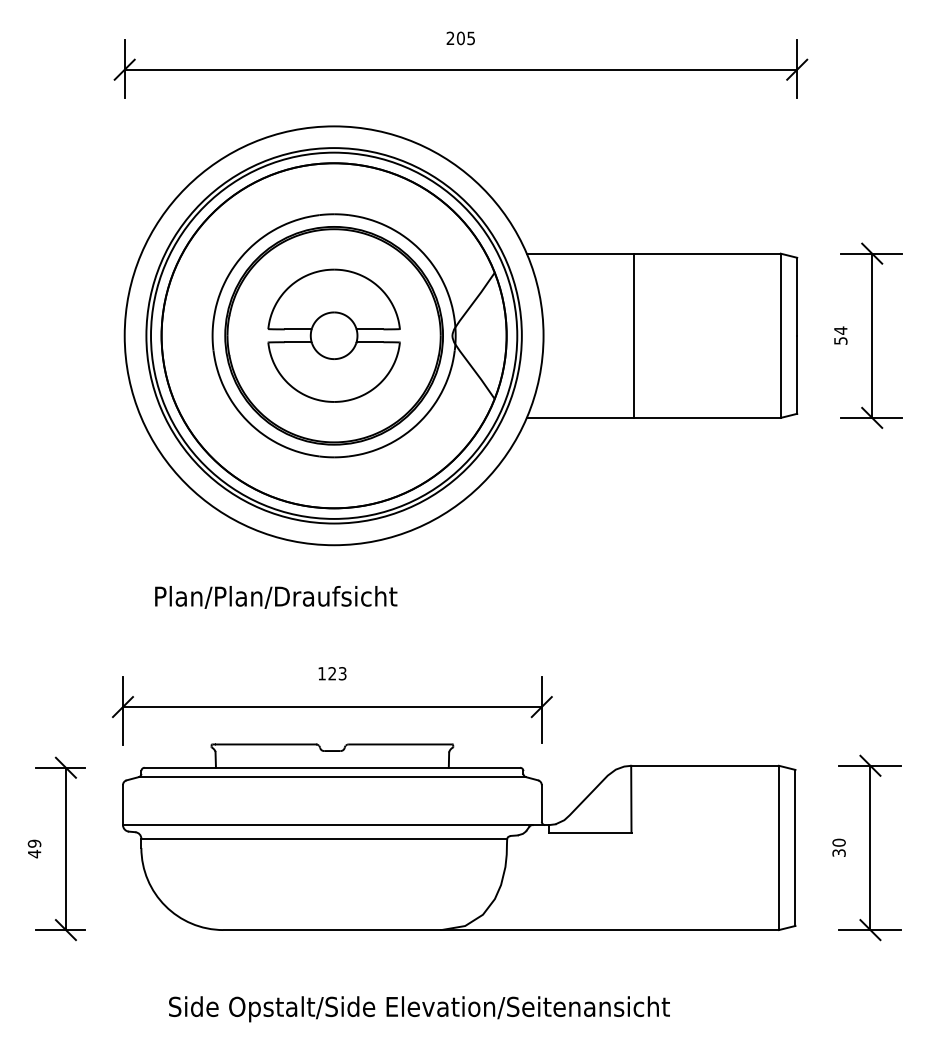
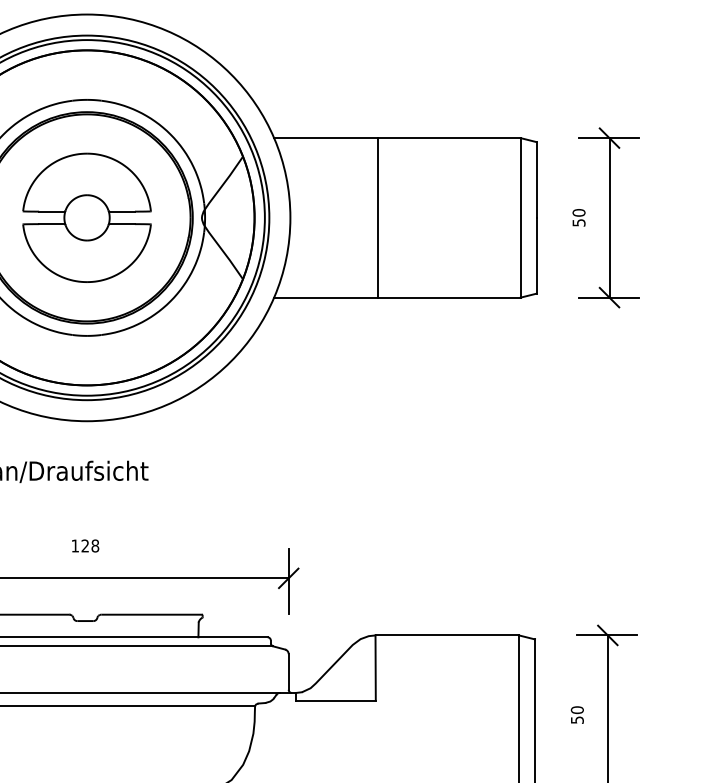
text: (840, 330) -> (578, 212), 54 -> 50
text: (342, 673) -> (95, 545), 123 -> 128
text: (838, 852) -> (576, 719), 30 -> 50

